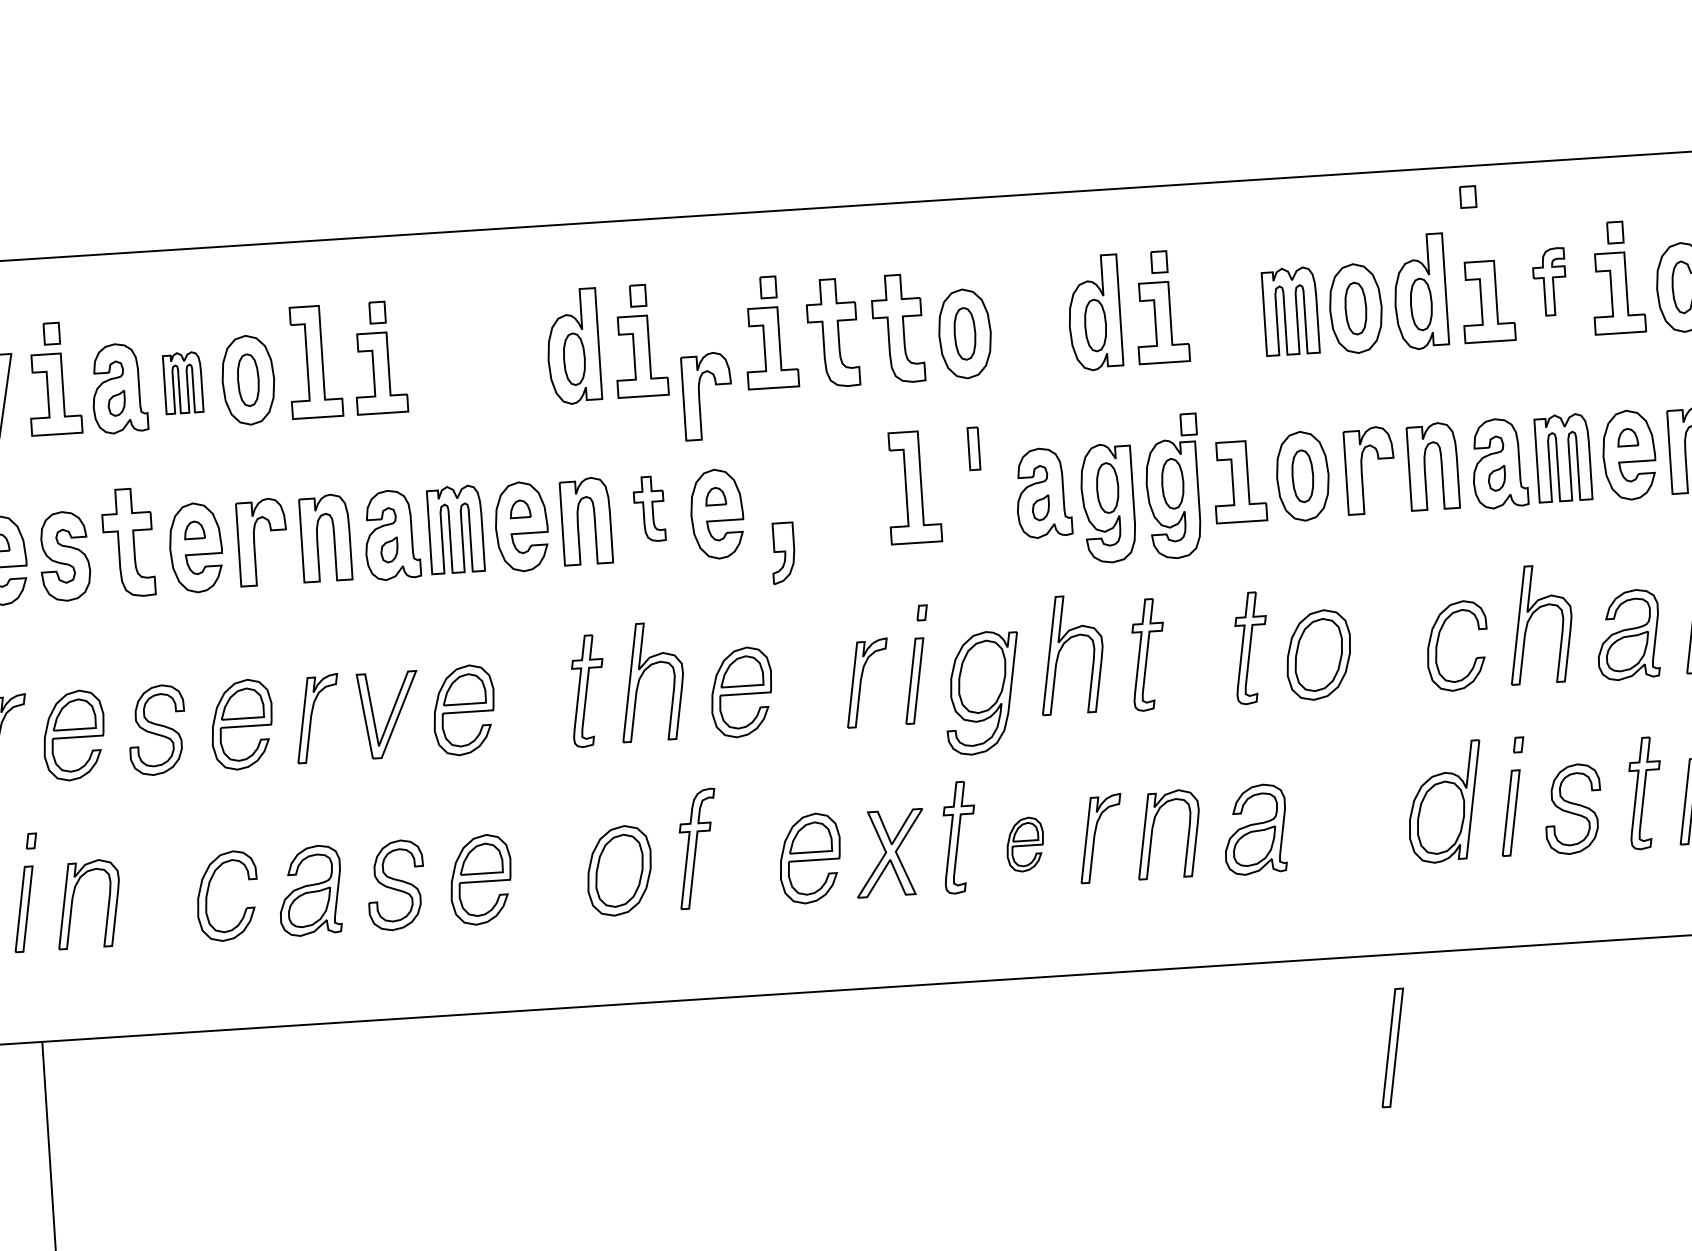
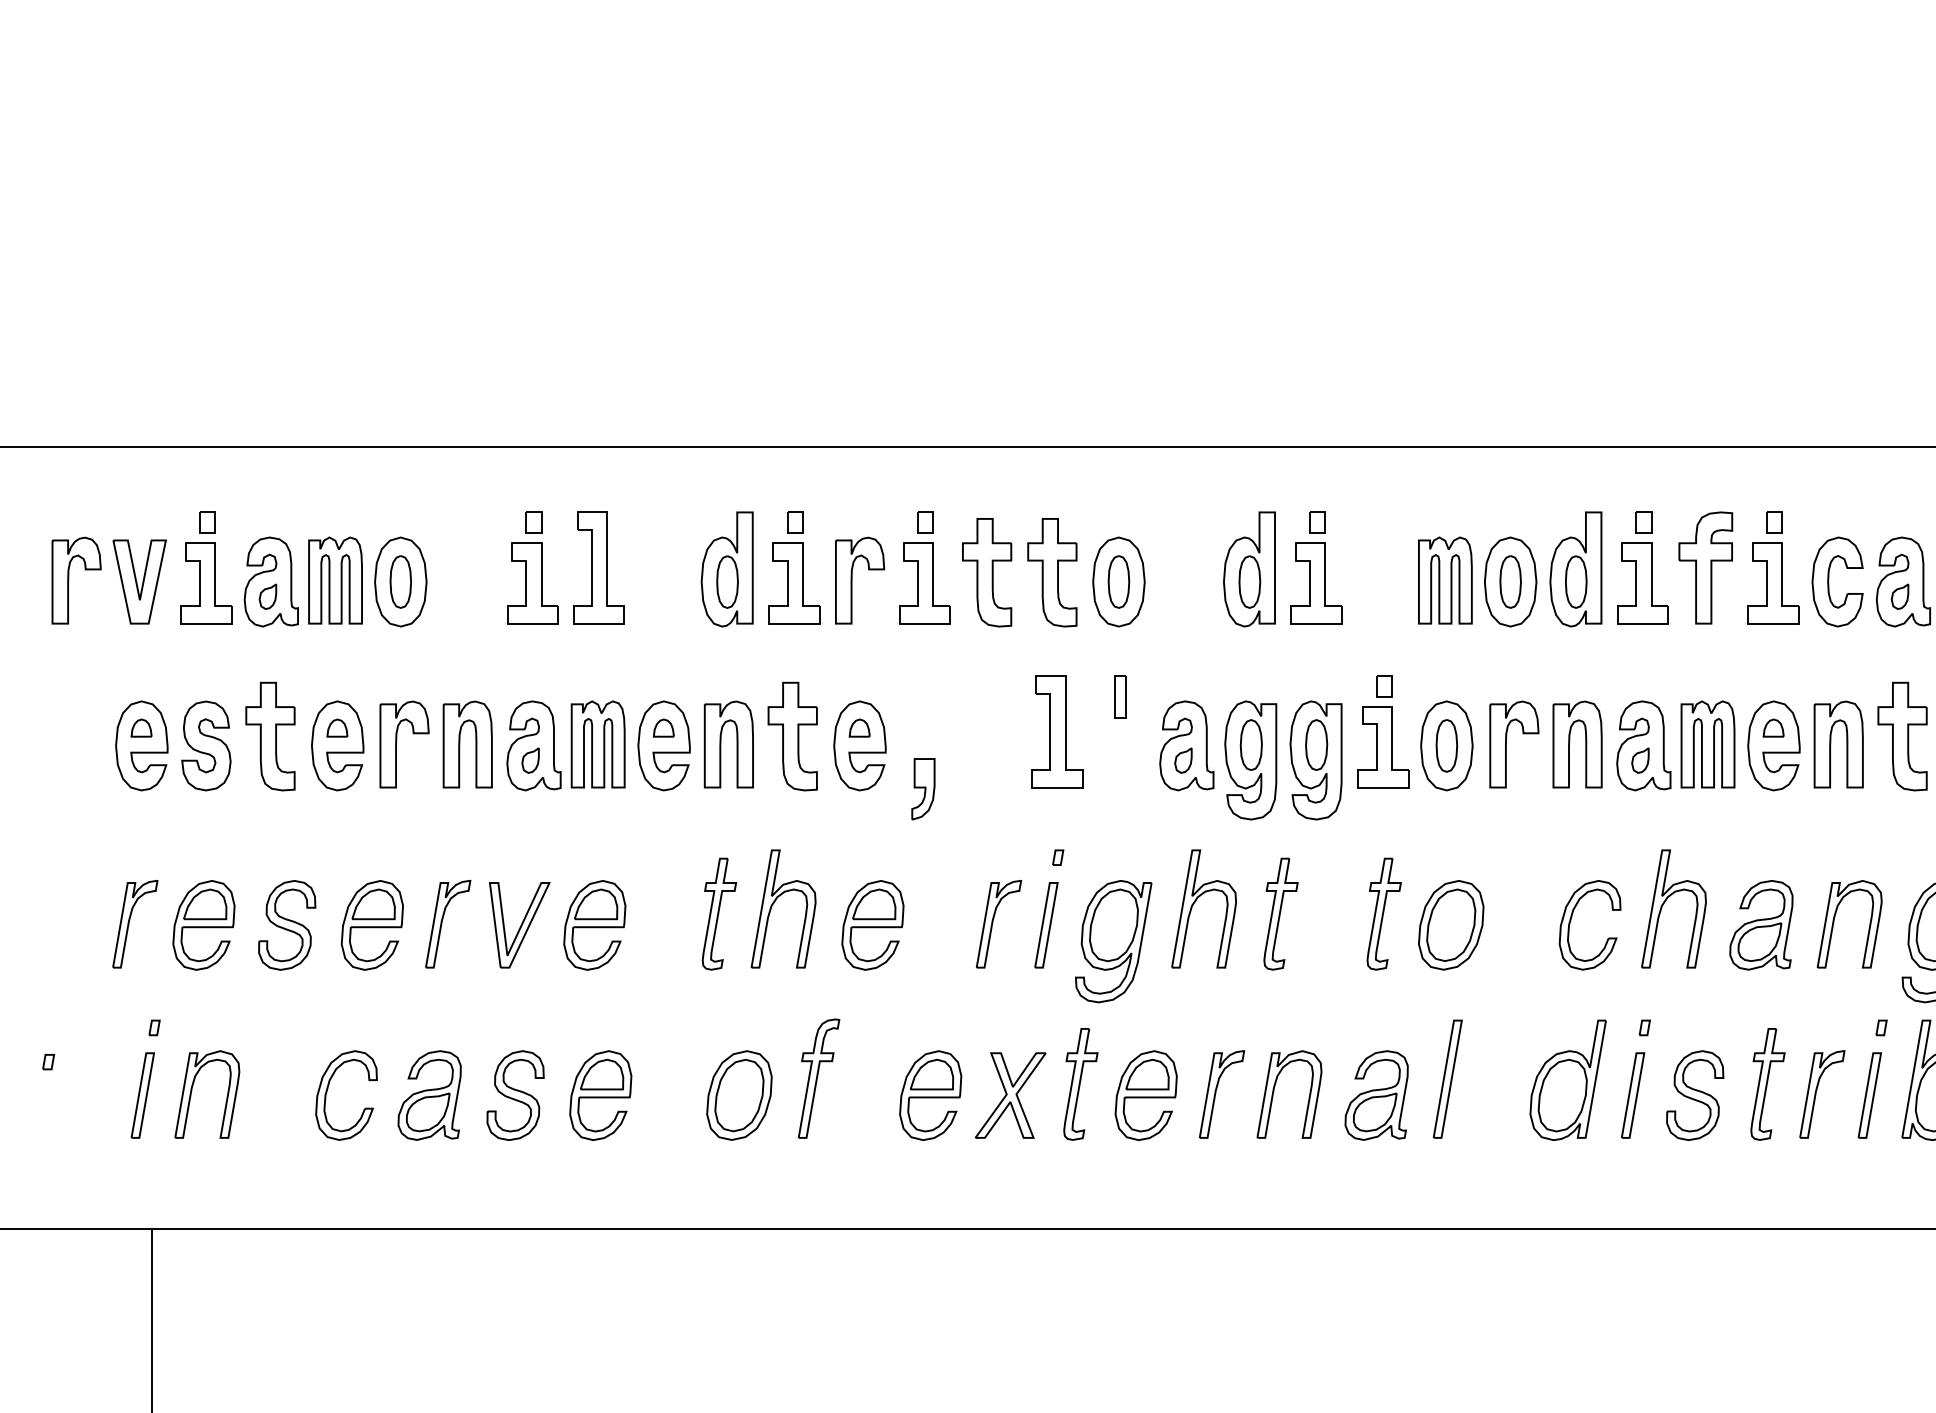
part: (1467, 196) -> (1643, 522), moved
part: (1549, 281) -> (1705, 567), size x1.67
part: (314, 361) -> (598, 567), moved
part: (183, 382) -> (335, 580), size x1.43
part: (700, 396) -> (852, 580), moved
part: (1188, 424) -> (1384, 686), moved
part: (649, 509) -> (792, 736), size x1.67
part: (1024, 844) -> (1145, 1095), size x1.67
part: (1392, 1047) -> (1447, 1078), moved

